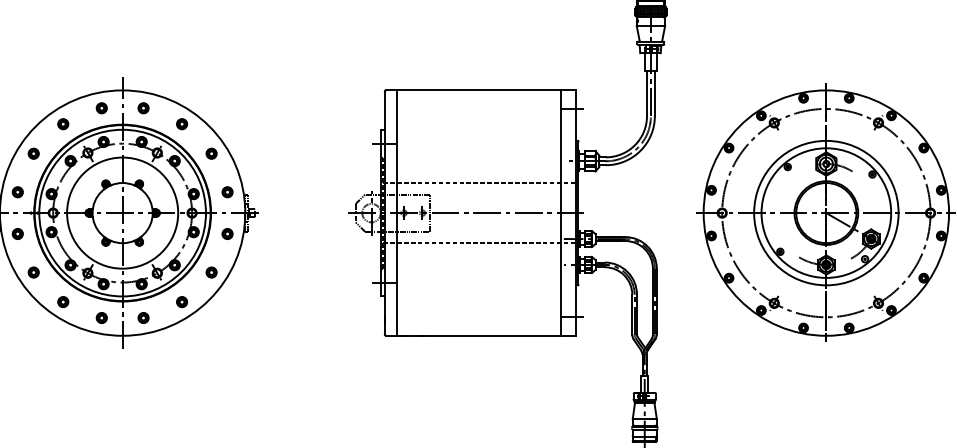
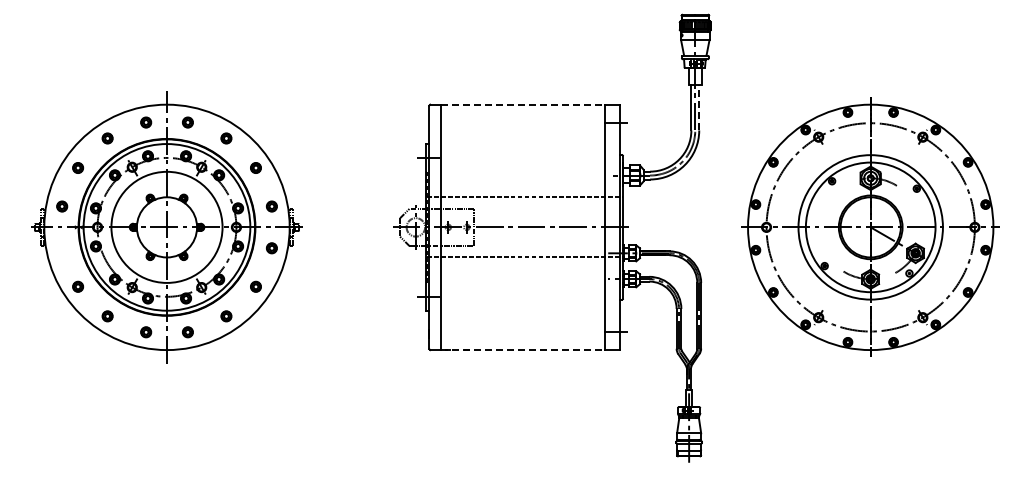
line: (479, 90) -> (523, 104), solid -> dashed
line: (655, 93) -> (699, 107), solid -> dashed
part: (18, 234) -> (62, 248), removed
line: (479, 336) -> (523, 350), solid -> dashed

